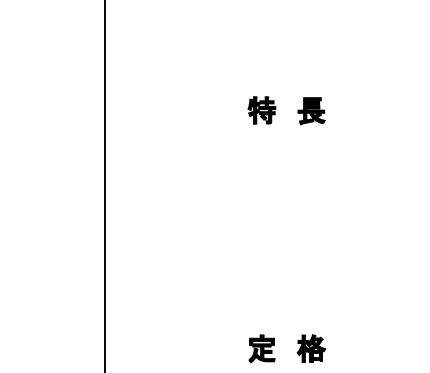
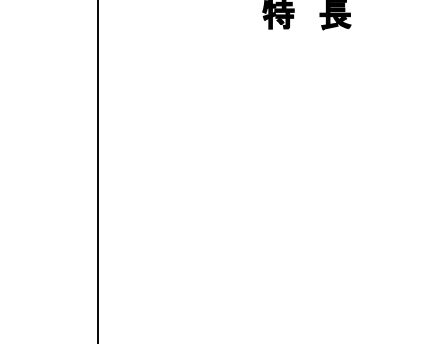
part: (296, 352) -> (318, 291), removed

